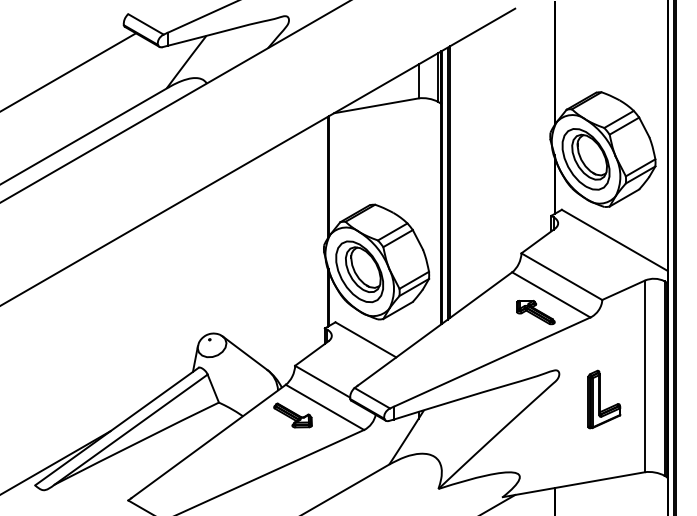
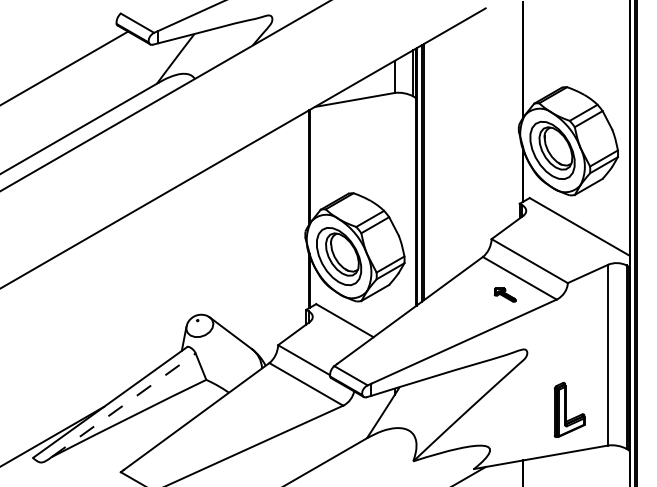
part: (535, 312) -> (504, 294), size x0.6
part: (604, 399) -> (569, 409), moved
part: (292, 415) -> (275, 392), removed
line: (131, 429) -> (123, 405), solid -> dashed

